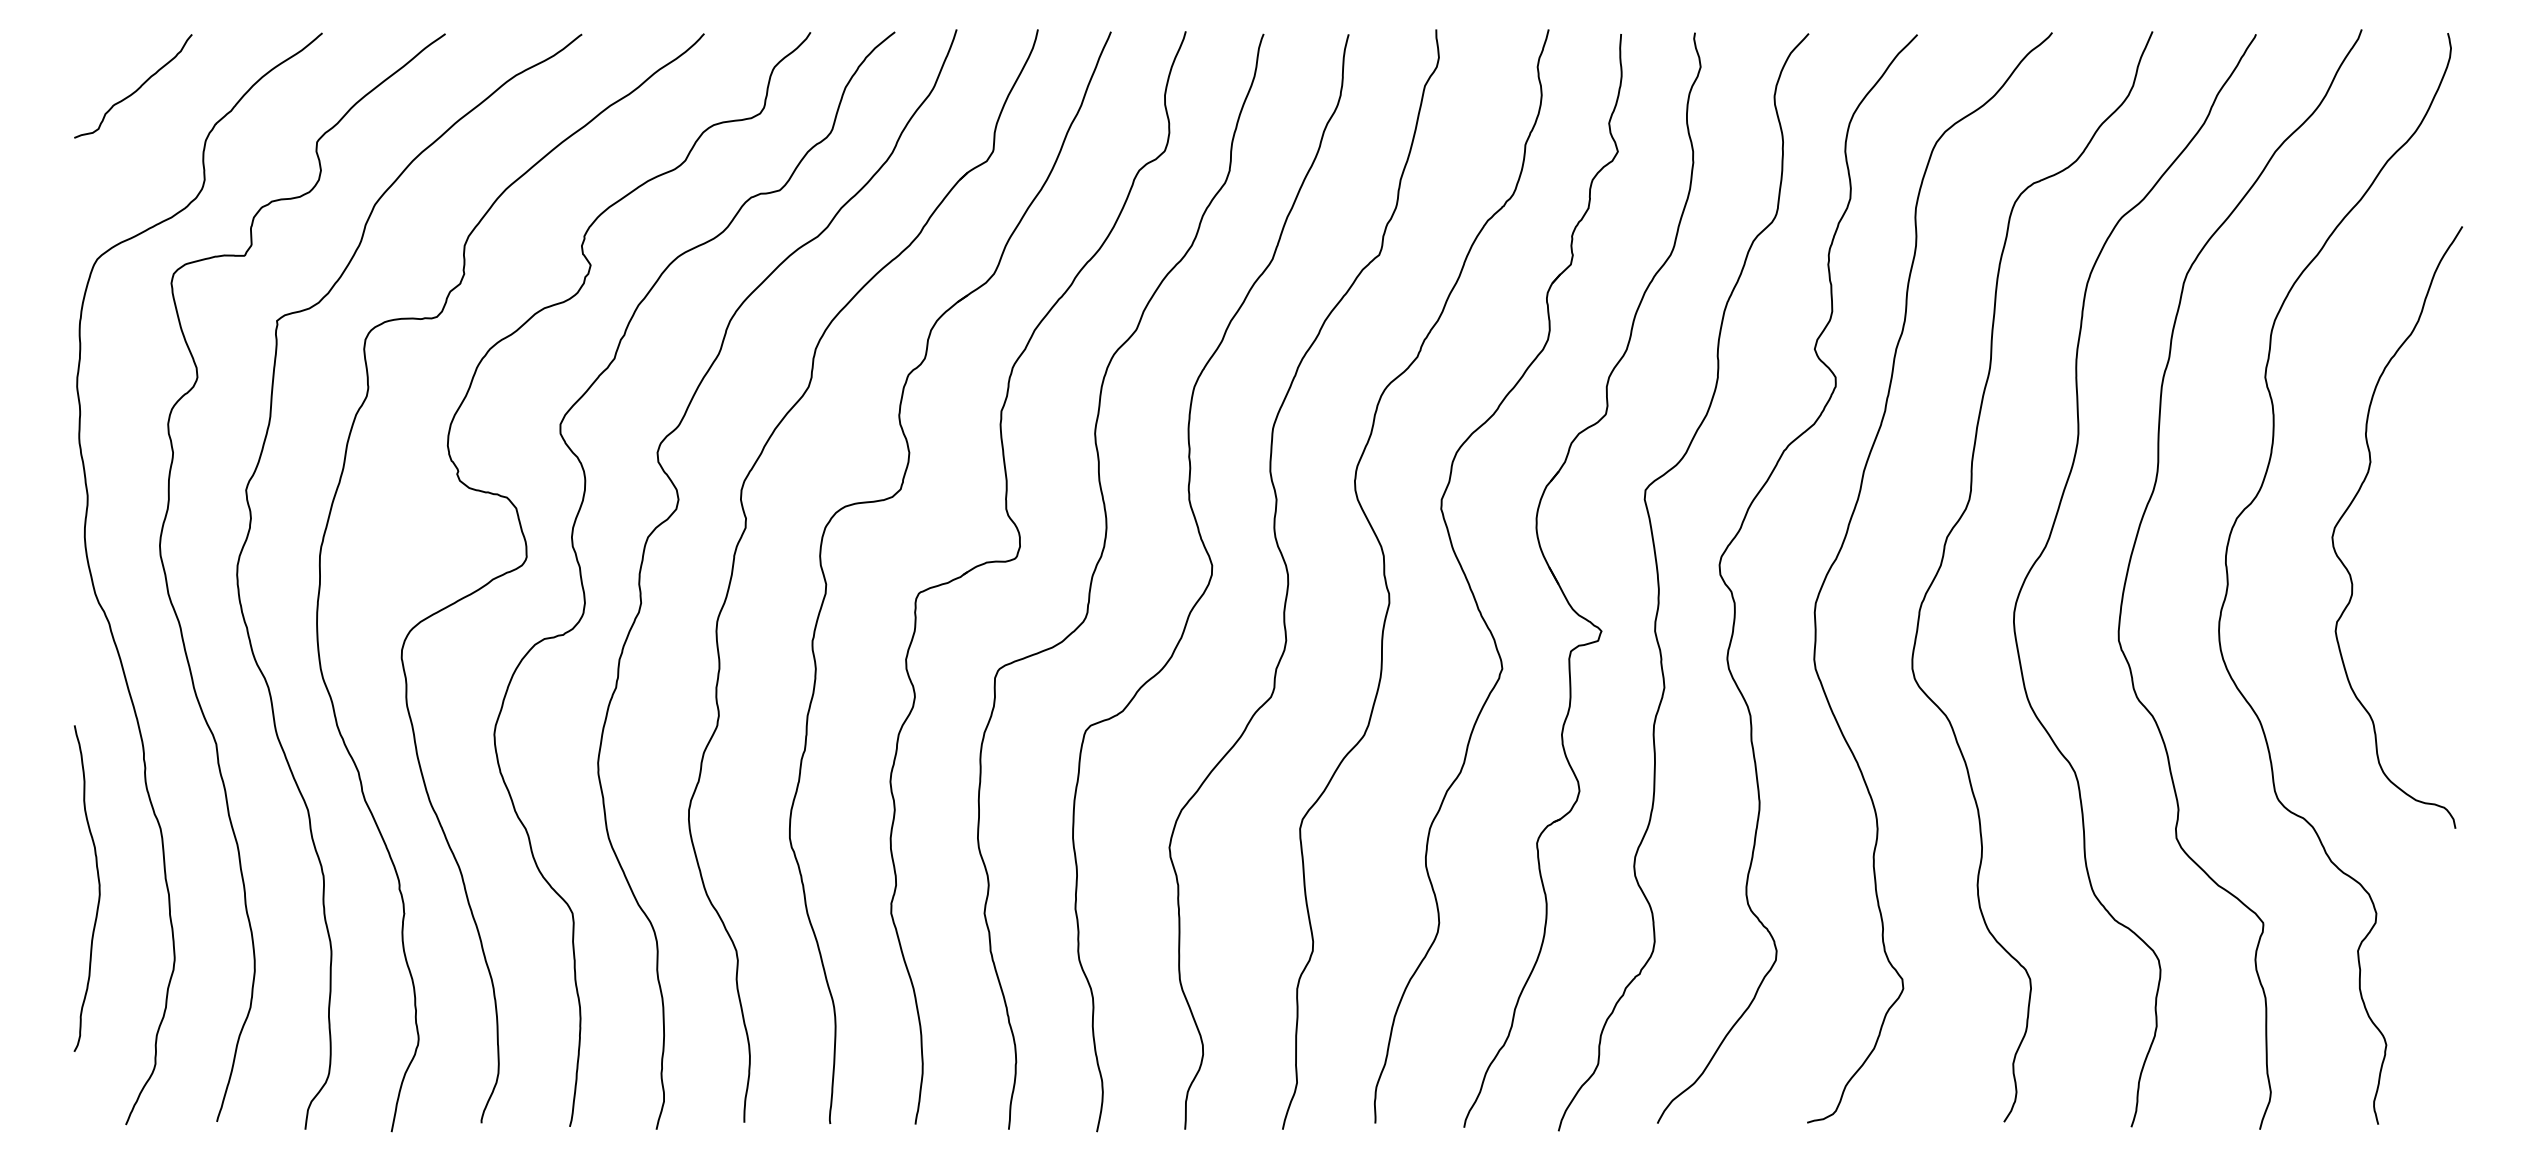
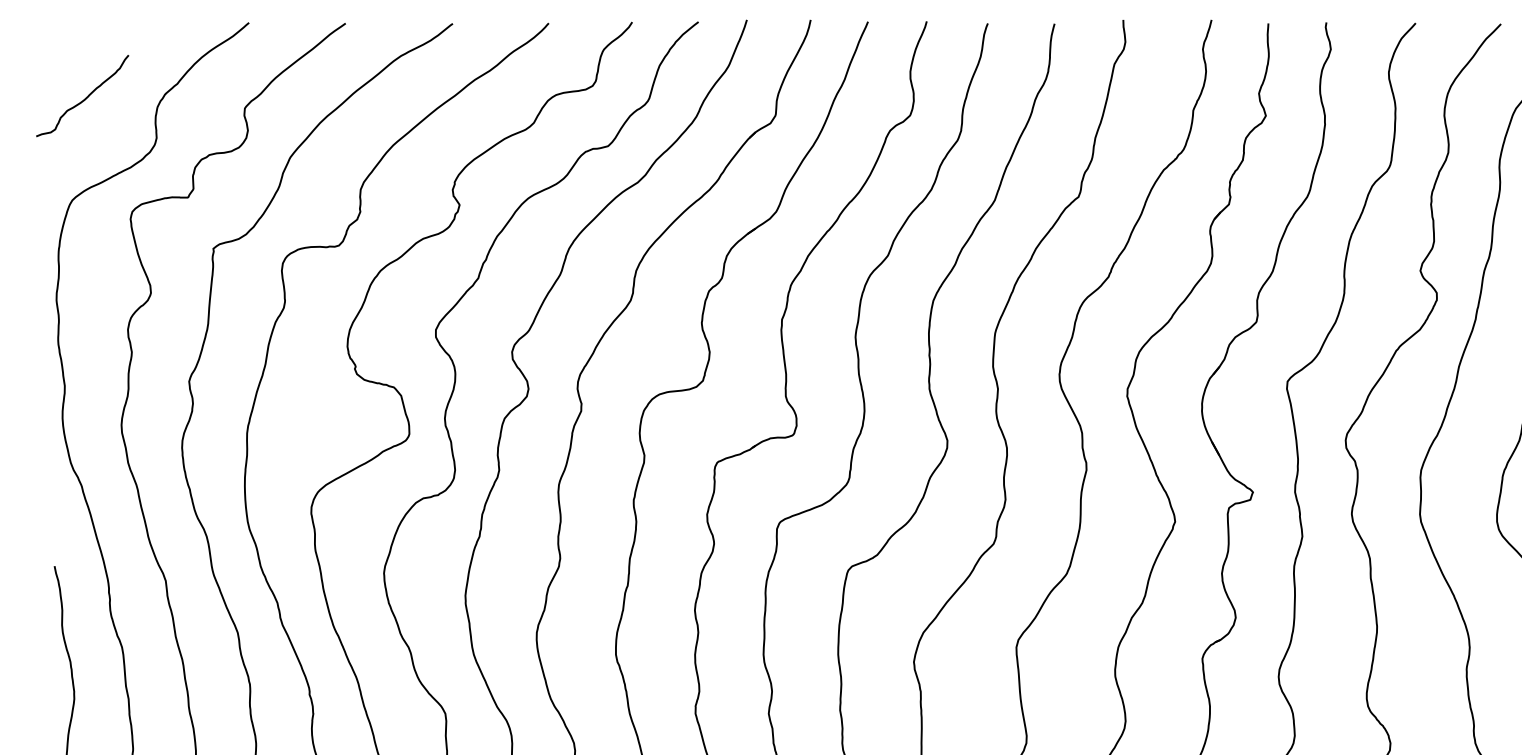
curve: (136, 89) -> (85, 98), moved

